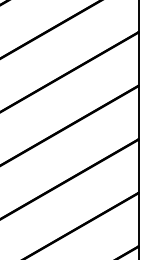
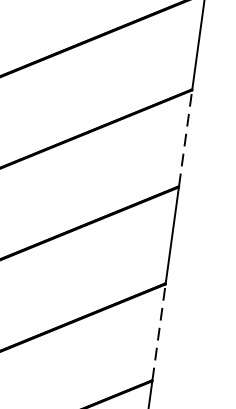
line: (138, 58) -> (185, 137), solid -> dashed
line: (138, 165) -> (159, 330), solid -> dashed

